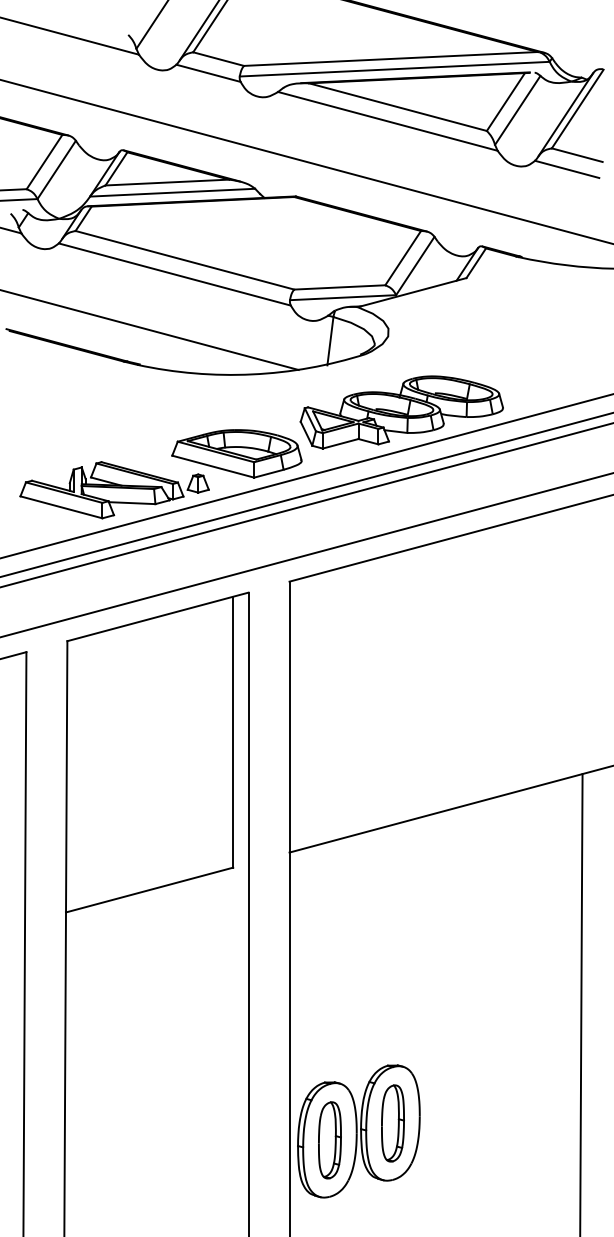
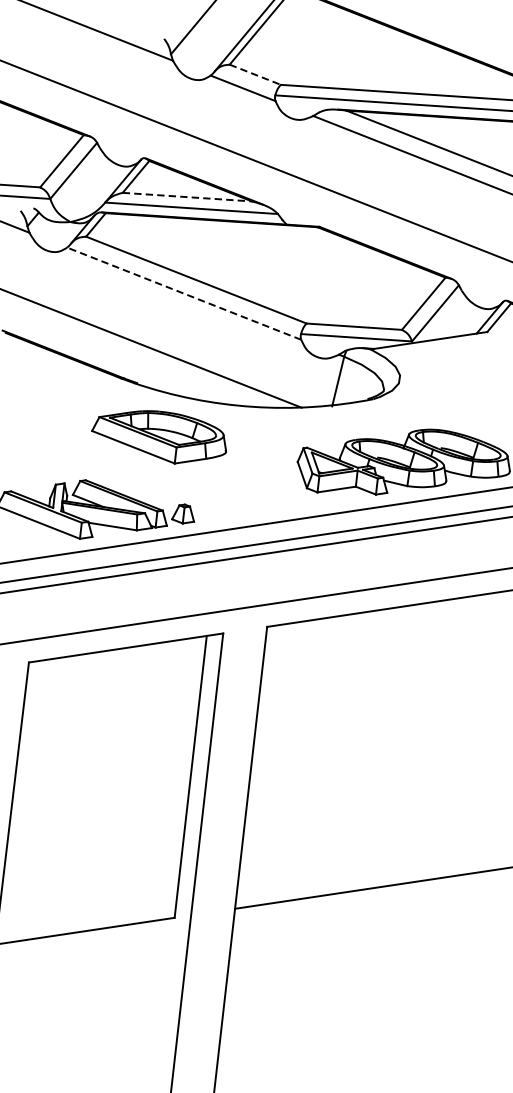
line: (219, 59) -> (256, 75), solid -> dashed
line: (167, 182) -> (187, 197), solid -> dashed
line: (174, 274) -> (183, 293), solid -> dashed
part: (236, 453) -> (159, 436), moved

